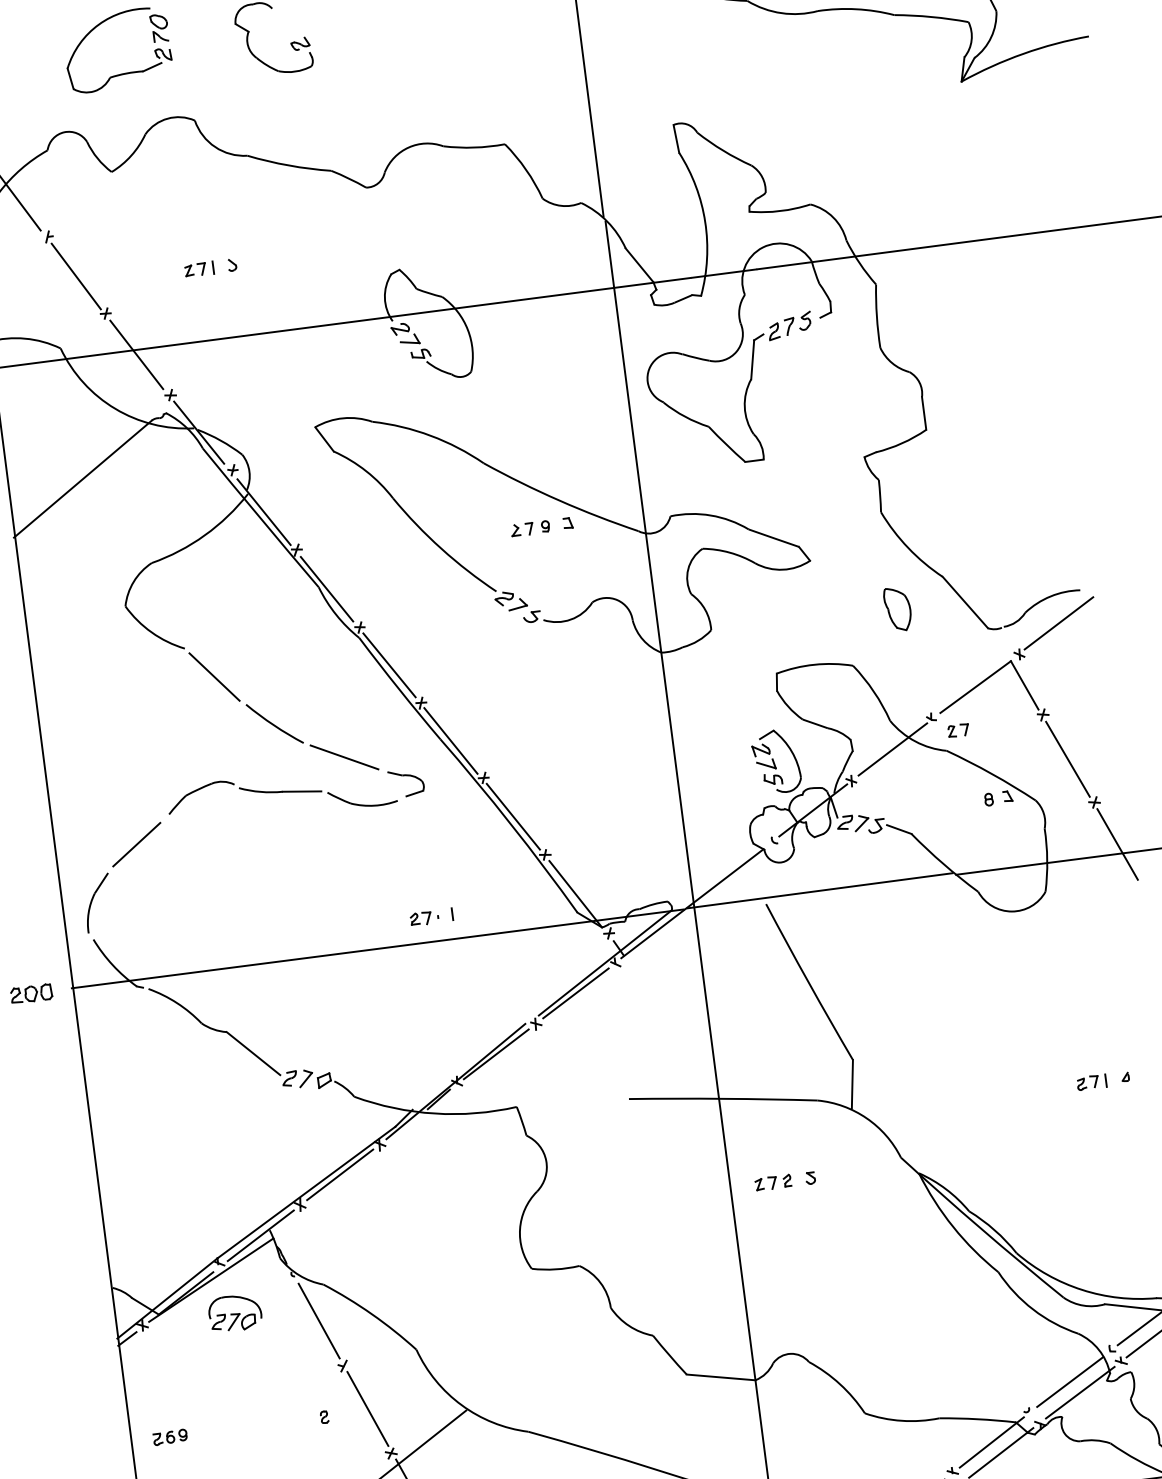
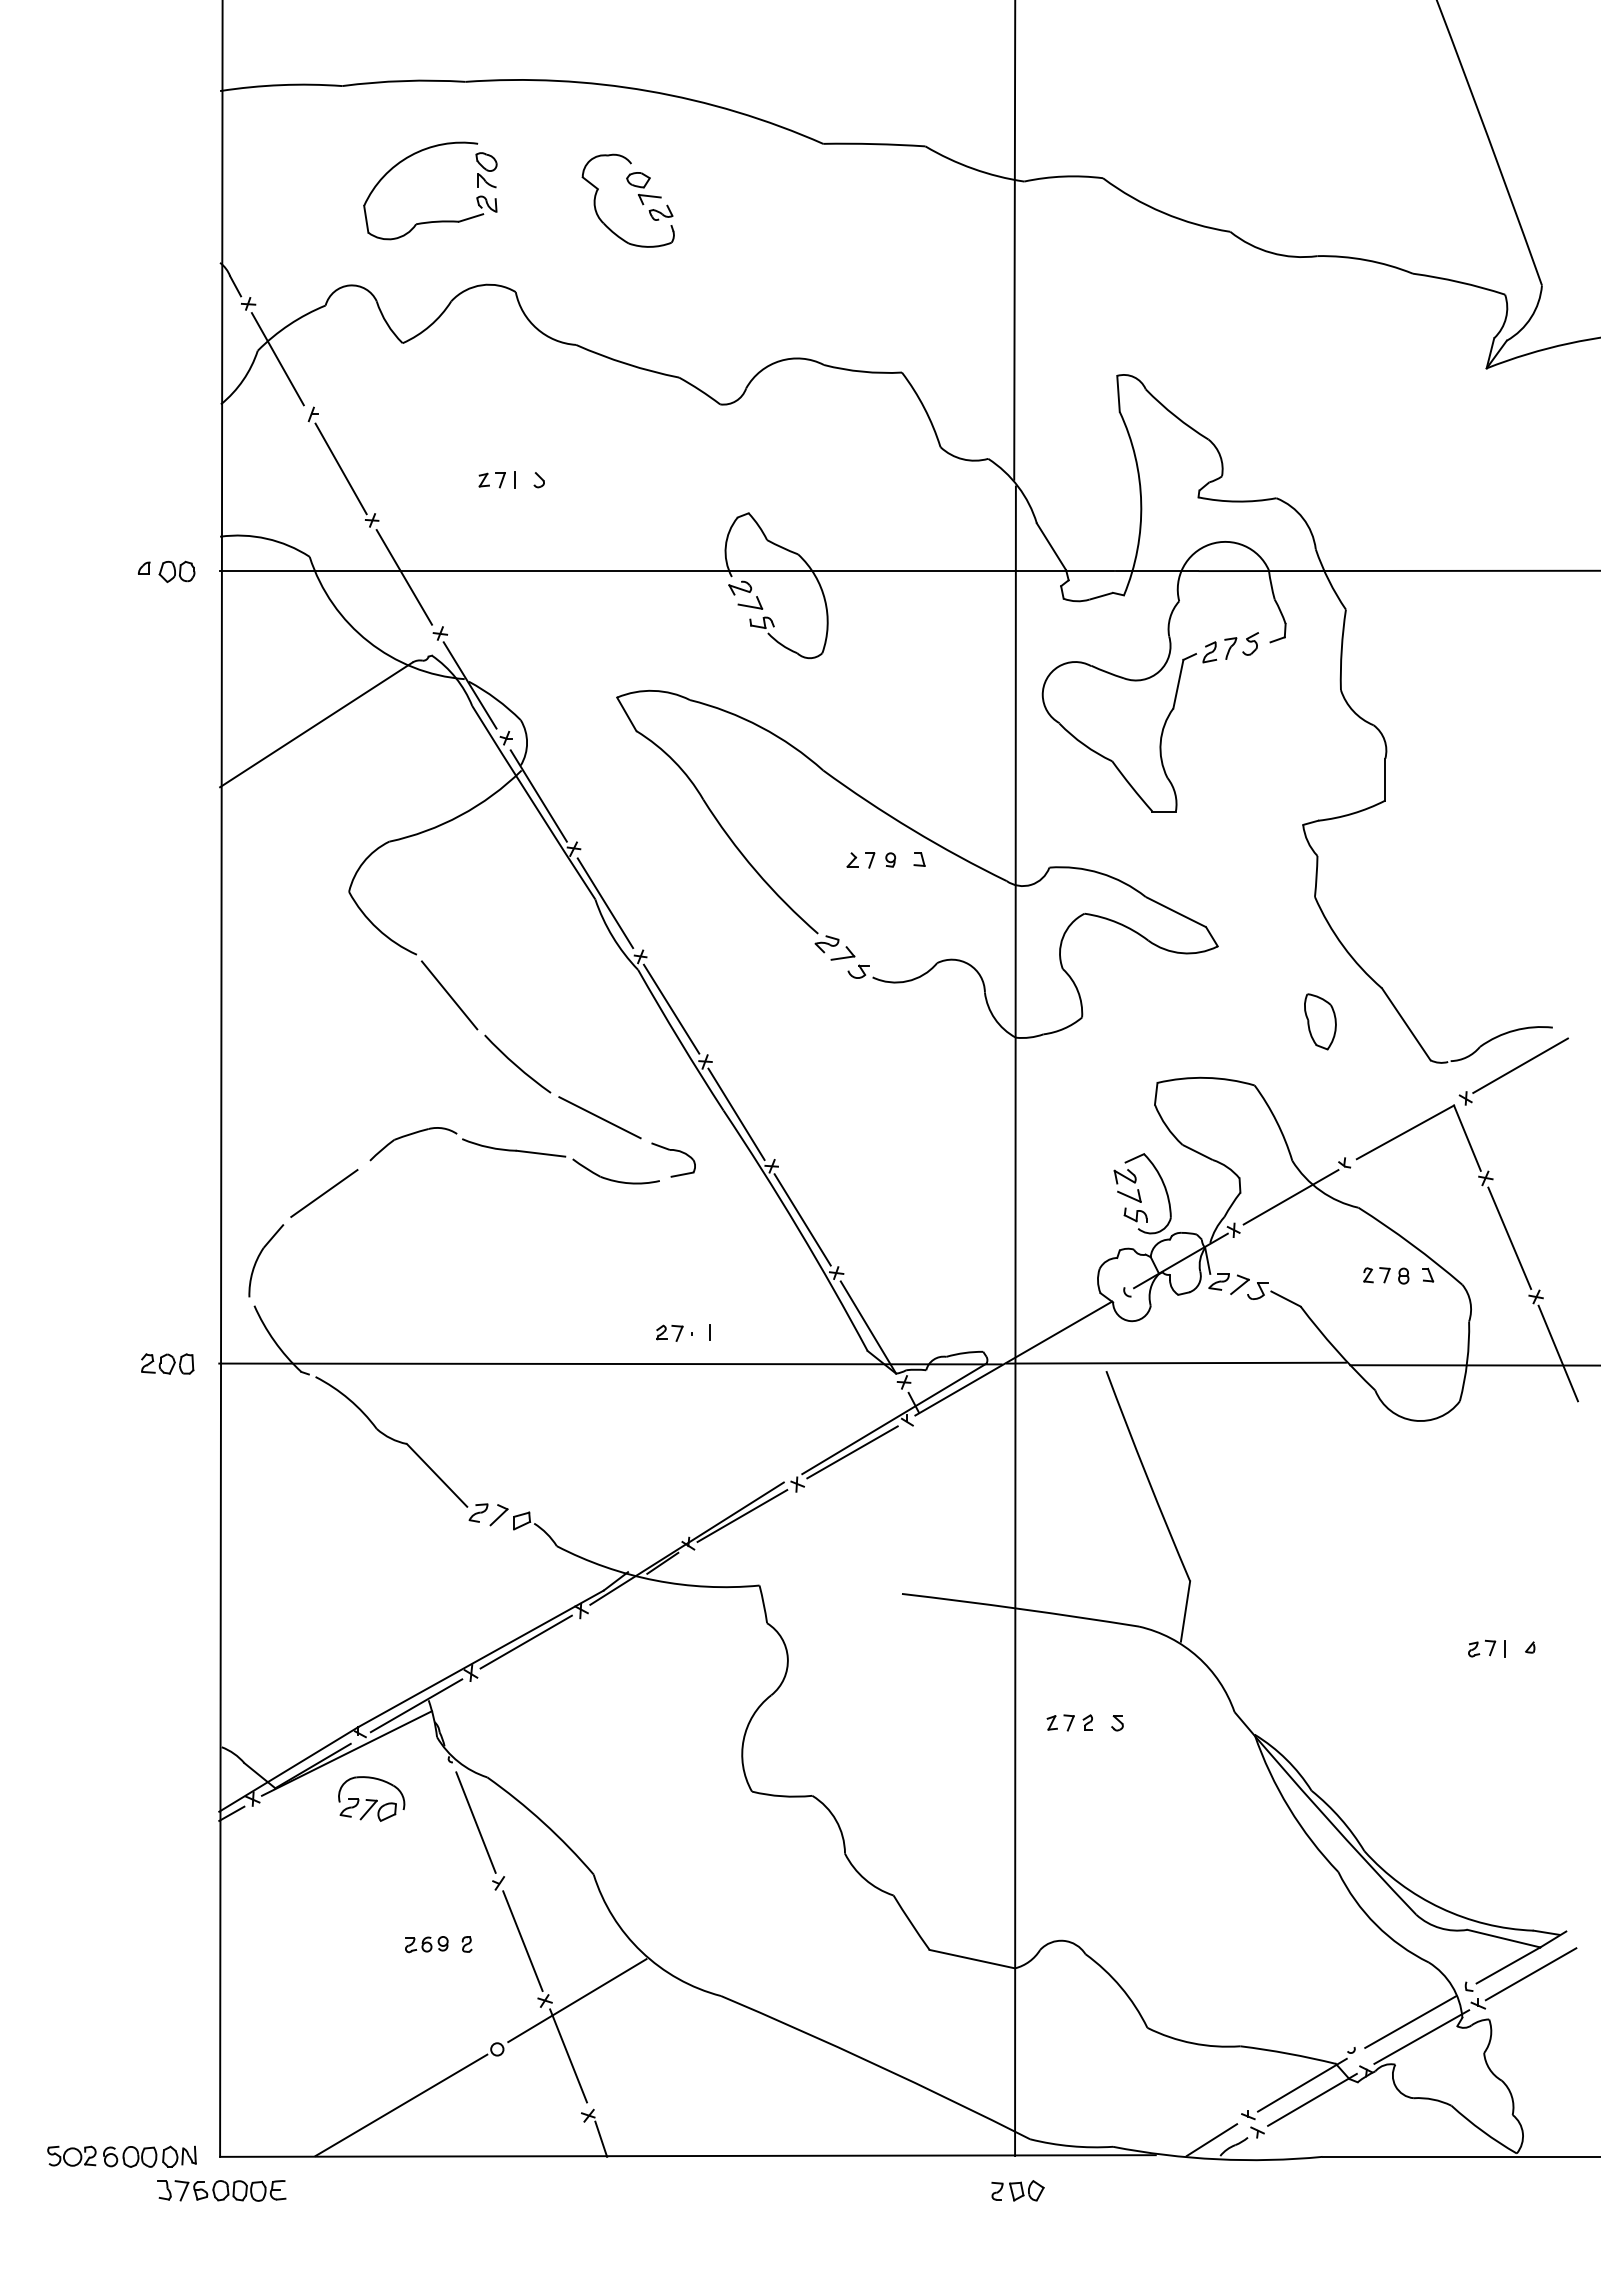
part: (284, 26) -> (643, 188), added
part: (958, 730) -> (1376, 1275), moved
part: (170, 1437) -> (426, 1944), moved

